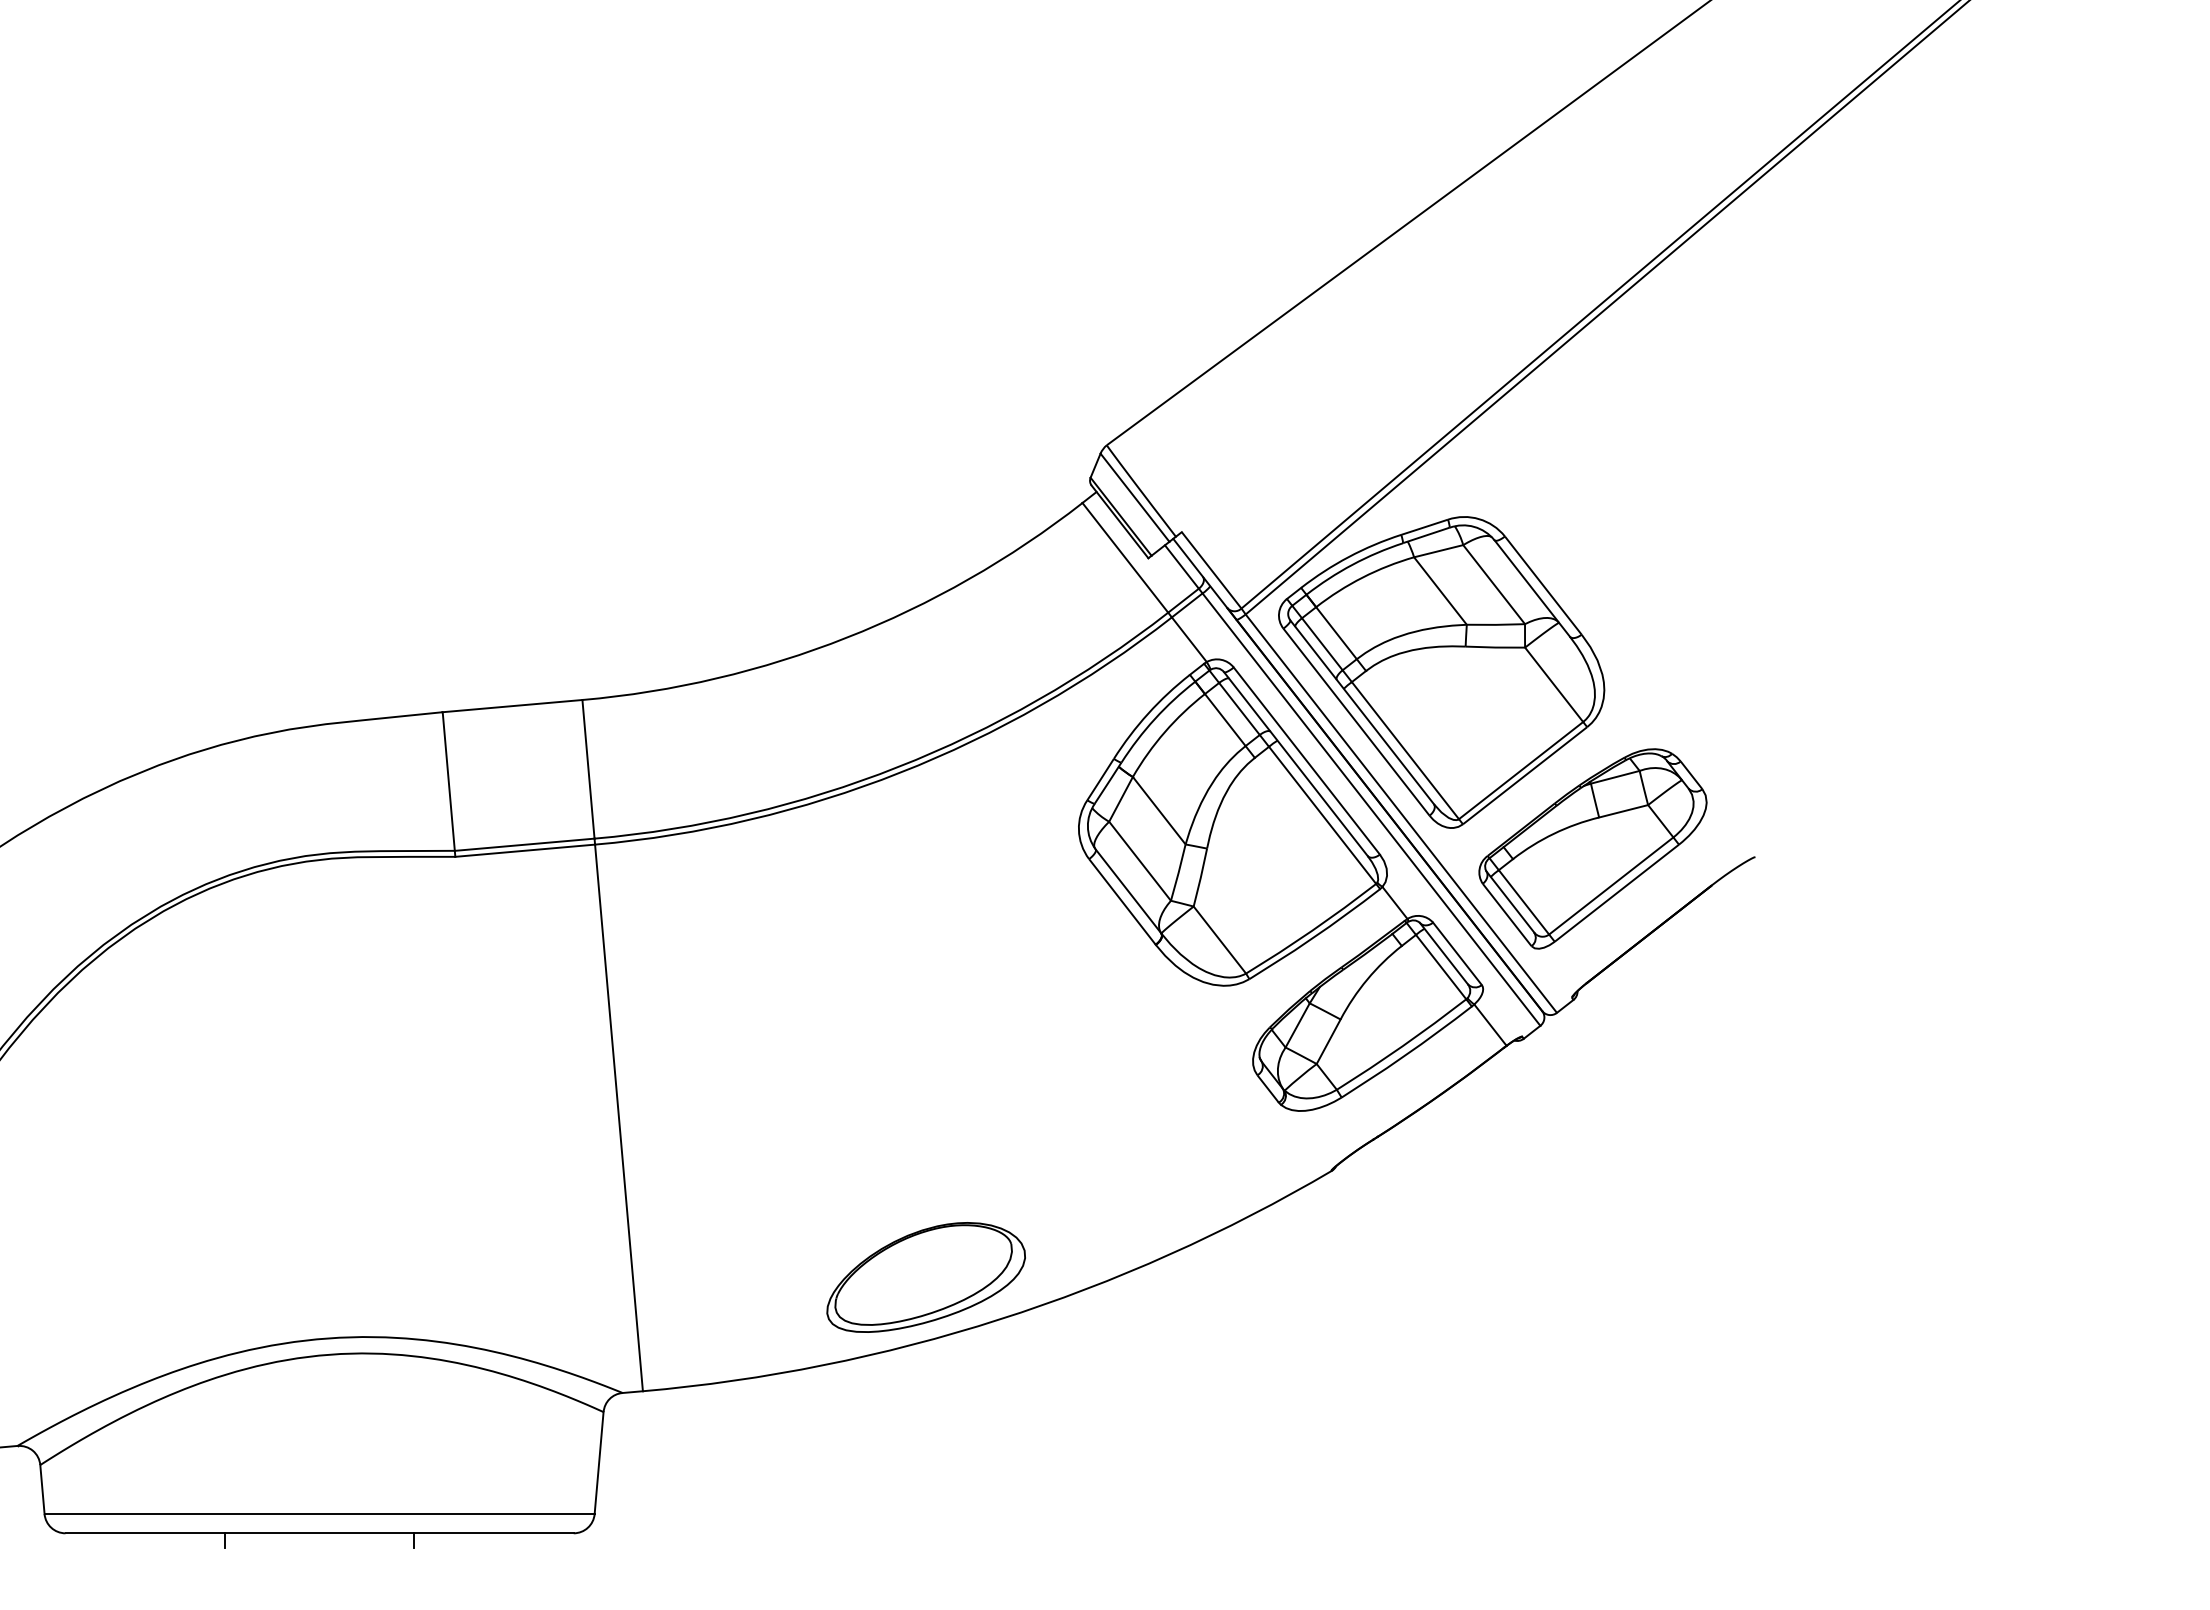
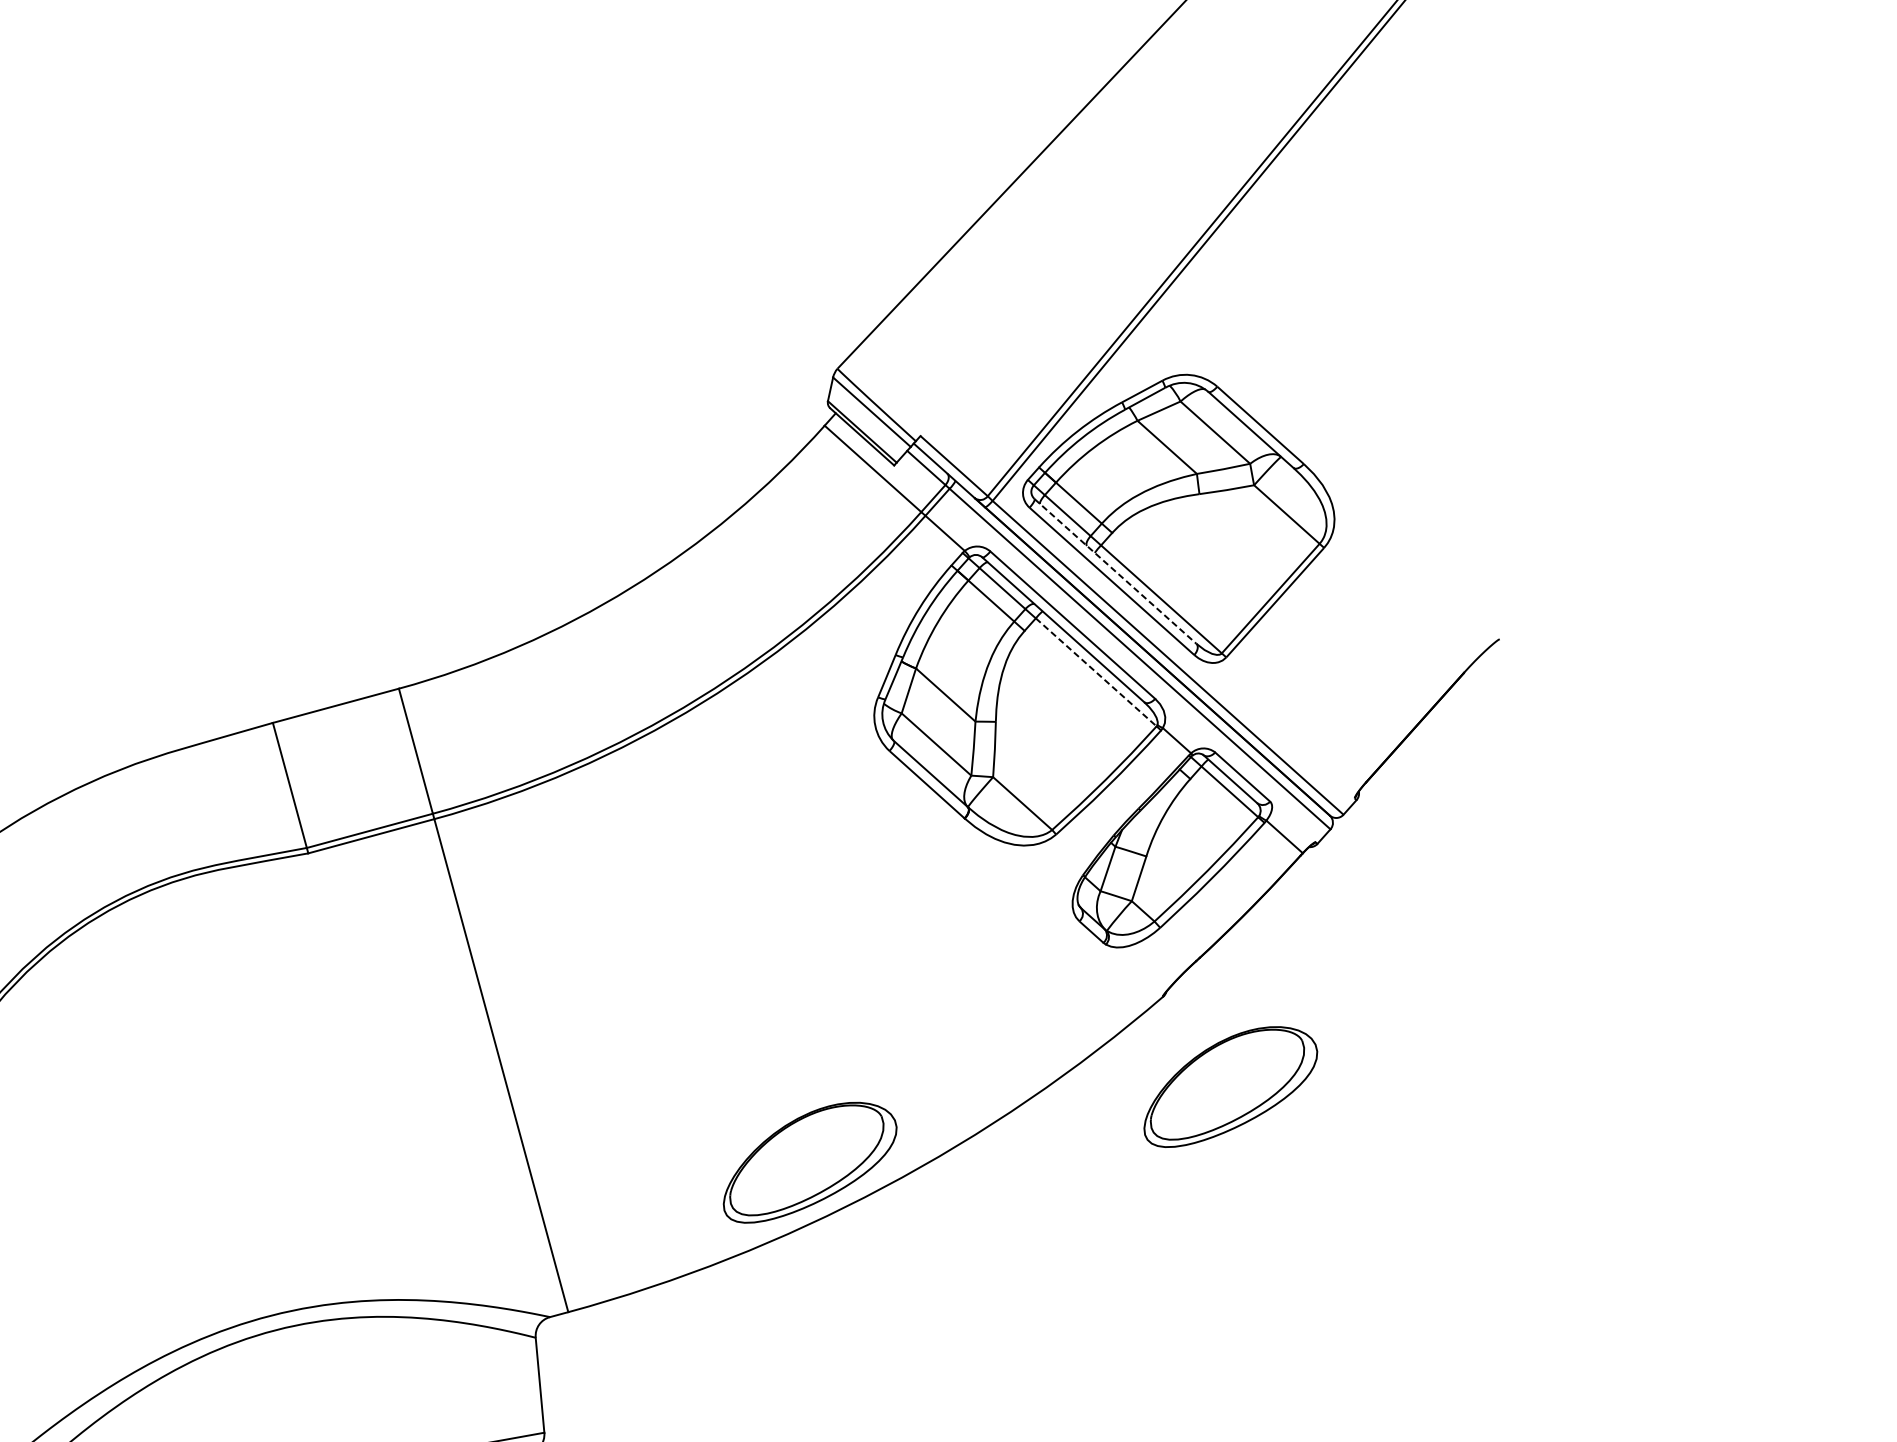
line: (1362, 712) -> (1115, 571), solid -> dashed
line: (1322, 815) -> (1096, 672), solid -> dashed
part: (1592, 848) -> (1349, 658), removed
part: (1384, 1277) -> (1229, 1085), added

